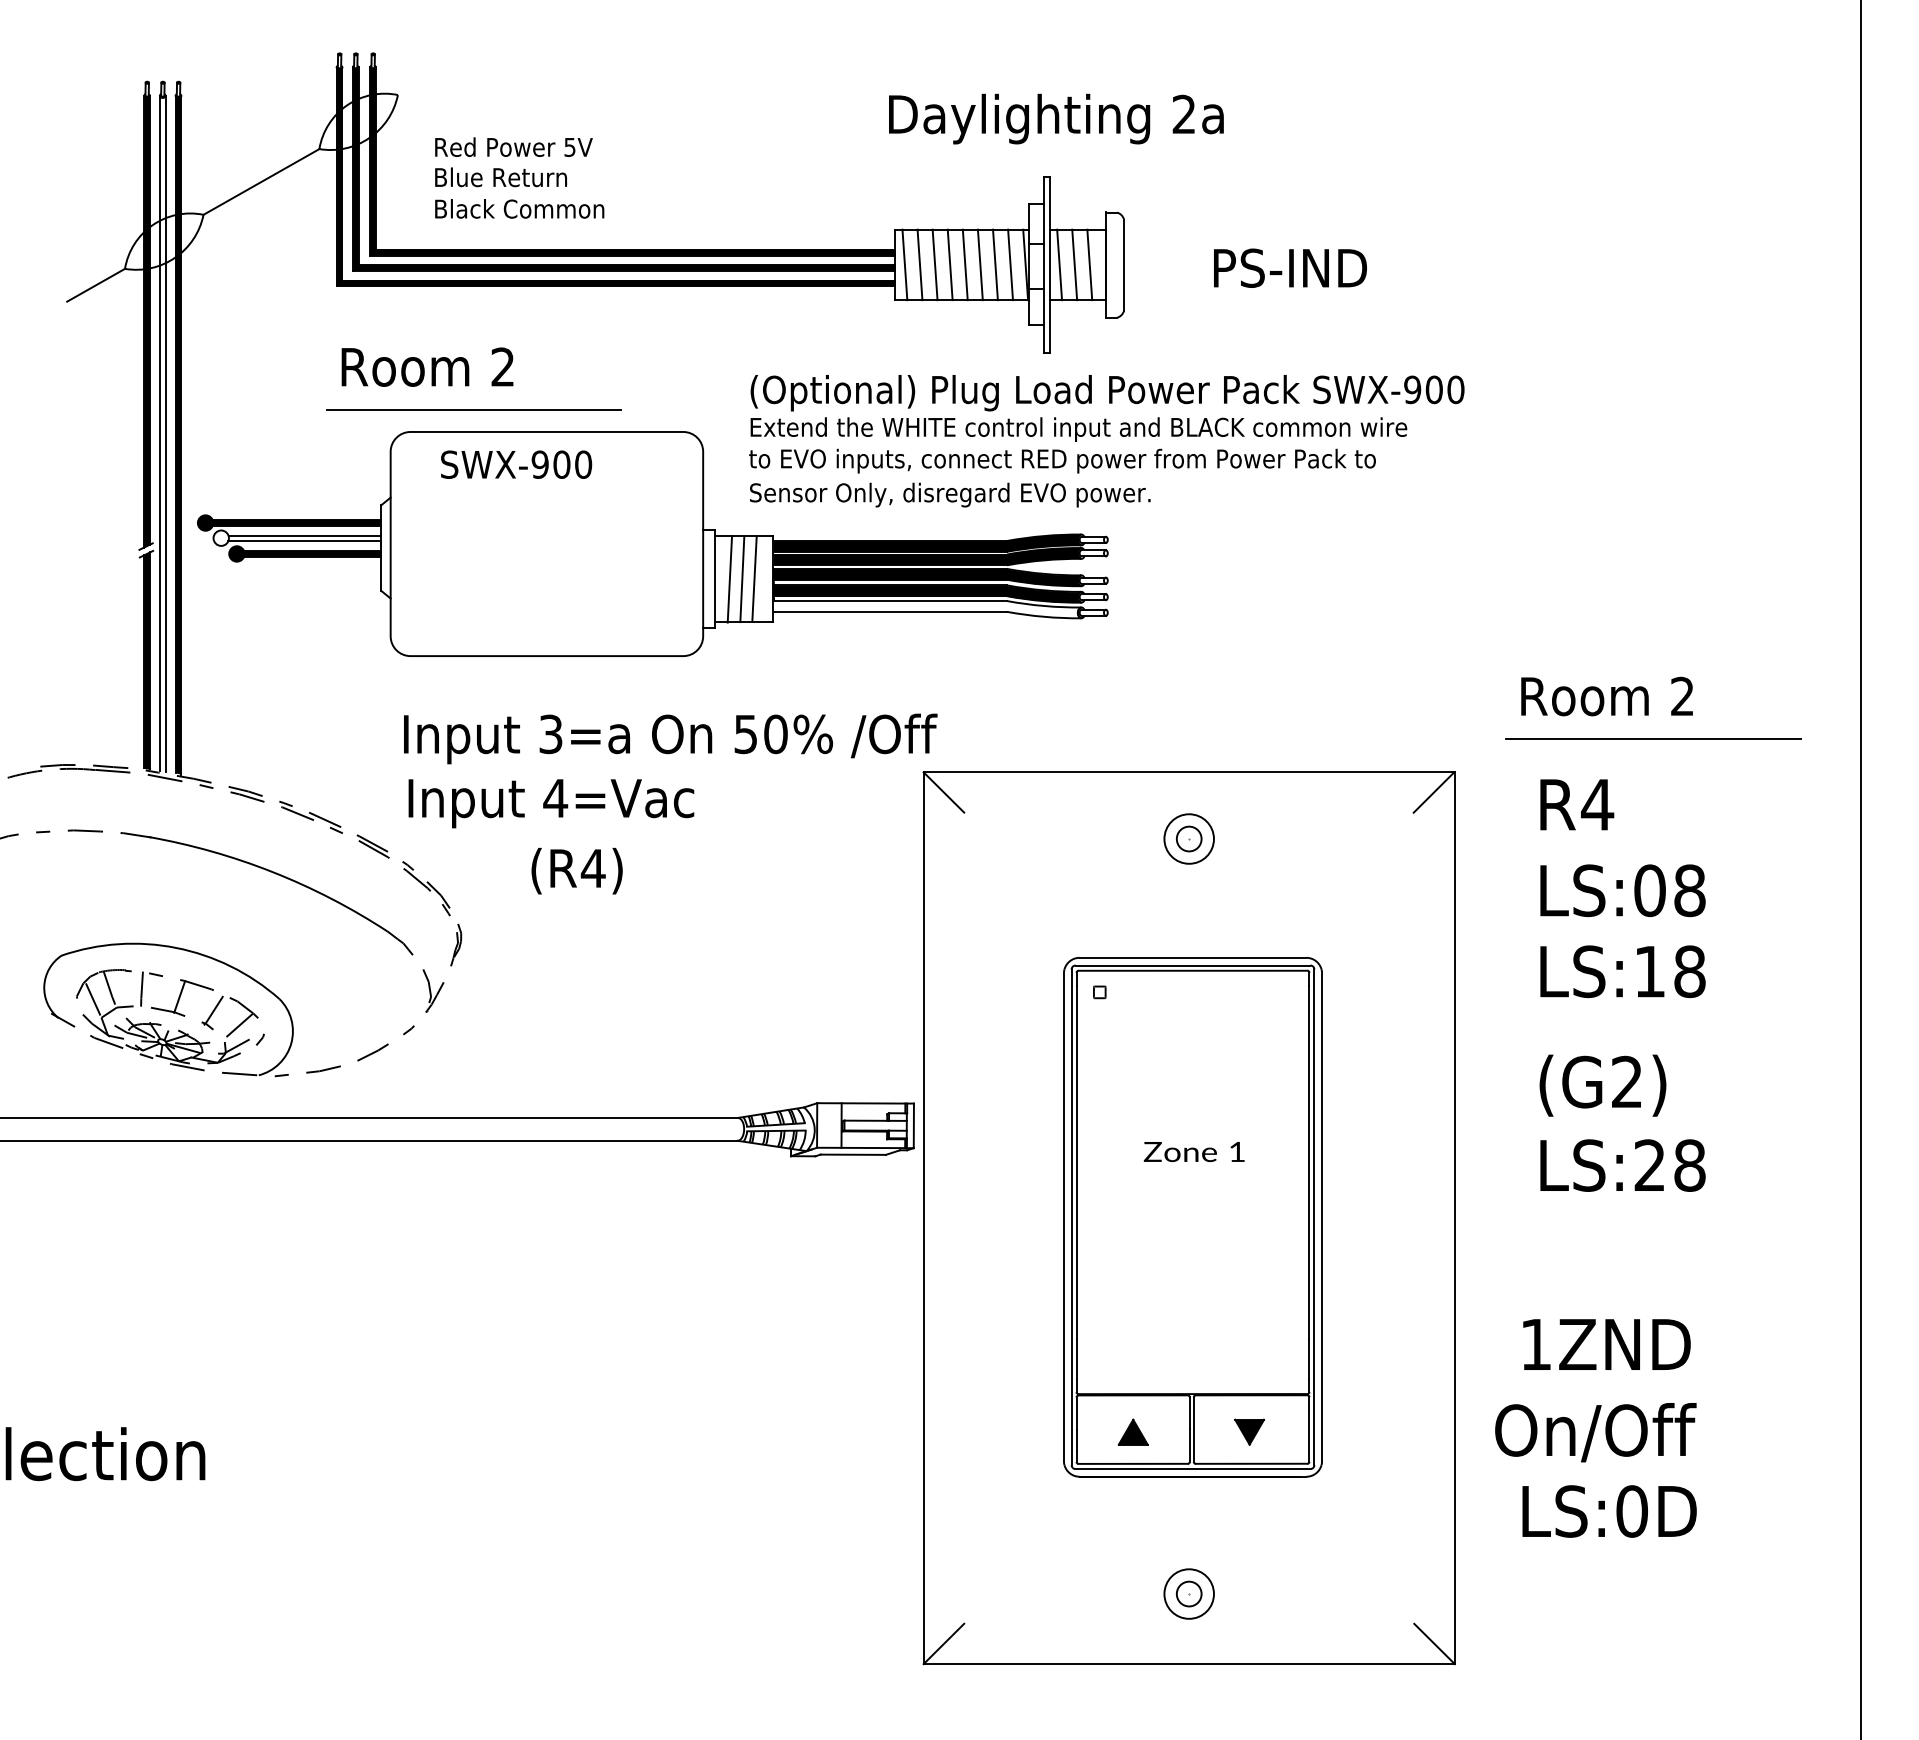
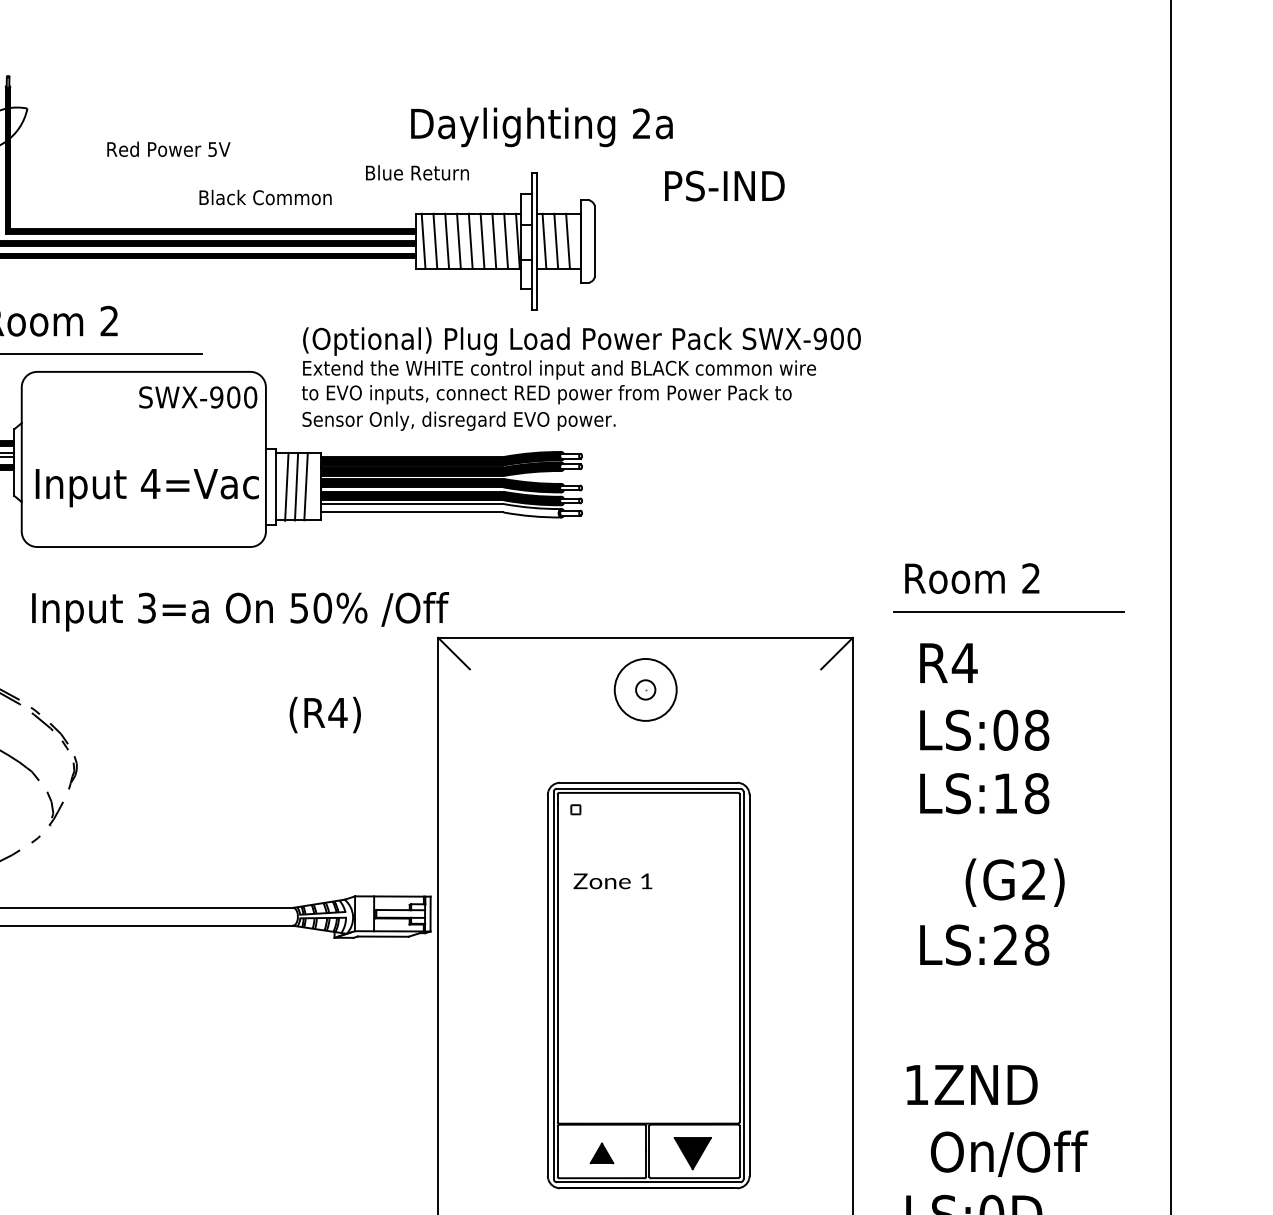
text: (513, 146) -> (168, 148), moved
text: (500, 177) -> (417, 173), moved
text: (519, 208) -> (265, 197), moved
text: (1290, 267) -> (724, 185), moved
text: (516, 464) -> (198, 397), moved
text: (551, 803) -> (147, 487), moved
circle: (1188, 838) -> (645, 689), size x1.6
text: (576, 871) -> (324, 715), moved
text: (1602, 1085) -> (1014, 882), moved
text: (1193, 1151) -> (612, 880), moved
part: (1249, 1431) -> (692, 1152), size x1.6
text: (1595, 1432) -> (1009, 1153), moved

